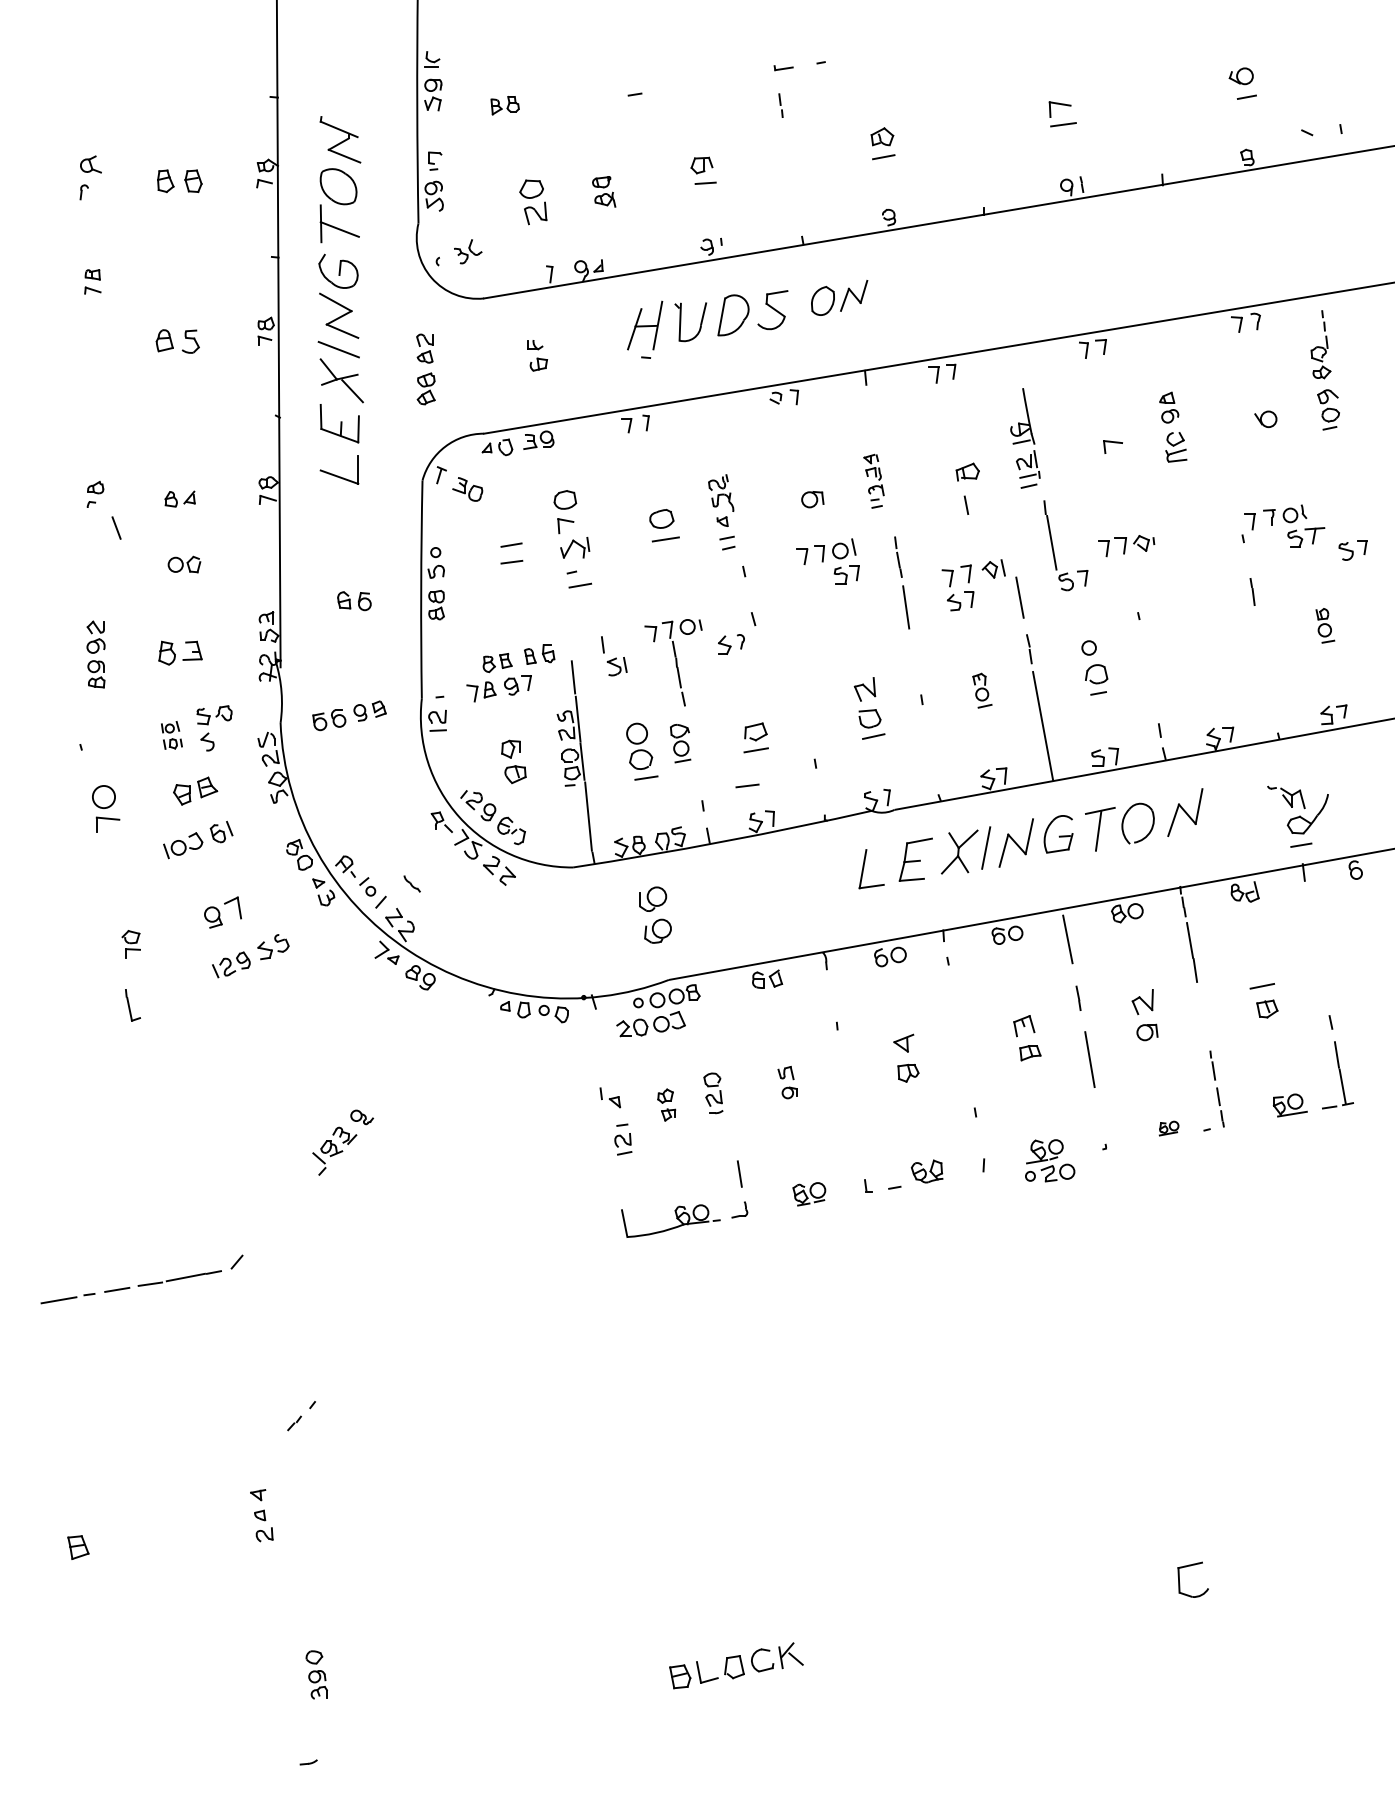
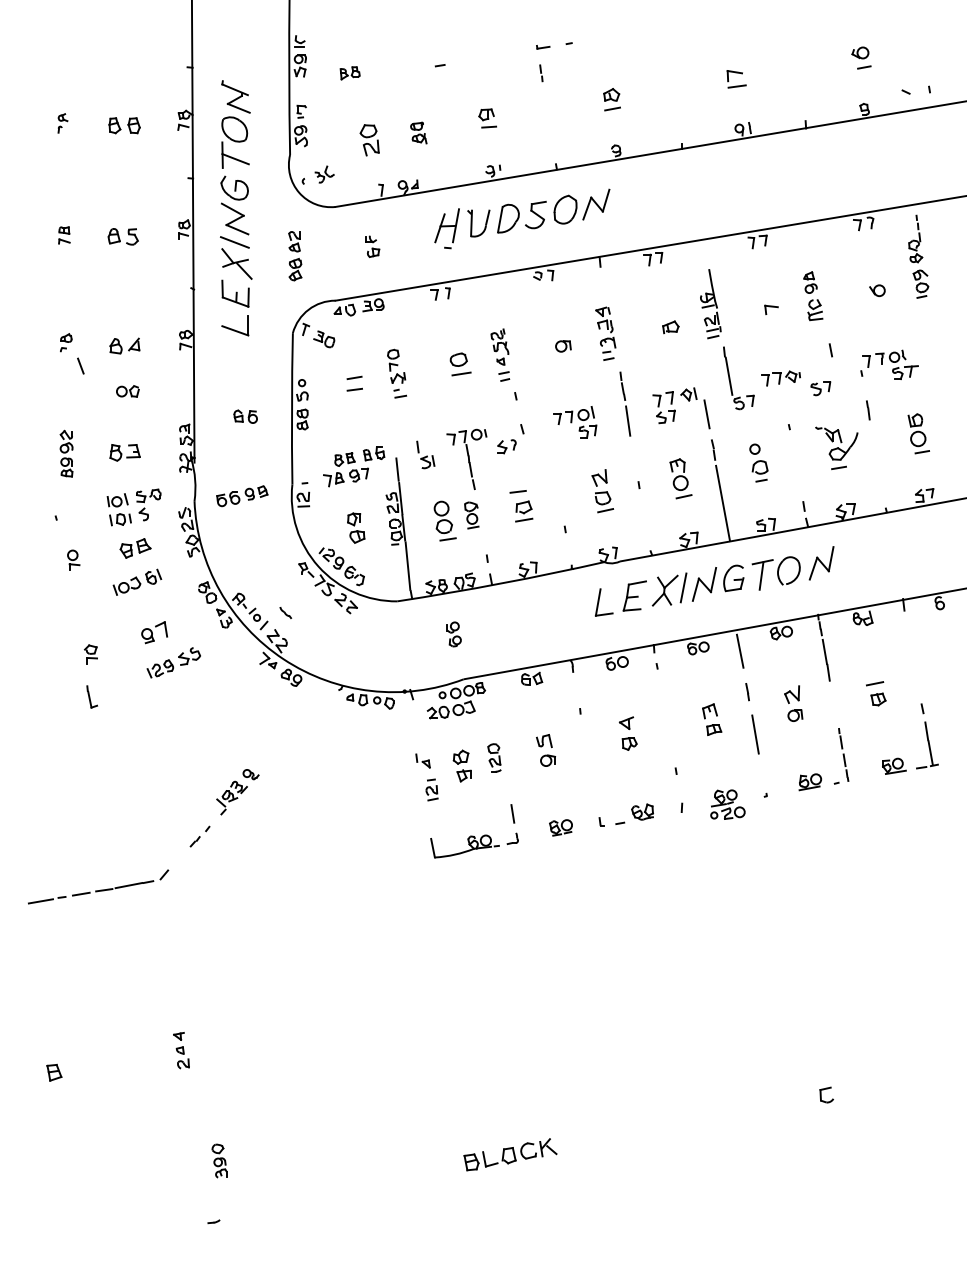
part: (90, 178) -> (62, 123), size x0.62
part: (93, 281) -> (64, 235), moved
part: (838, 297) -> (581, 206), size x1.43
part: (873, 481) -> (605, 333), size x1.43
part: (179, 498) -> (124, 345), size x1.43
line: (965, 505) -> (830, 350), moved
part: (571, 538) -> (396, 373), size x0.71
part: (1352, 550) -> (820, 388), moved
part: (828, 561) -> (575, 422), moved
part: (1325, 625) -> (918, 433), size x1.67
part: (981, 690) -> (680, 478), size x1.67
part: (170, 734) -> (118, 509), size x1.67
line: (746, 785) -> (517, 491), moved
part: (105, 807) -> (73, 559), size x0.62
part: (1297, 817) -> (836, 448), moved
part: (654, 915) -> (453, 634), size x0.62
part: (786, 1082) -> (545, 750), size x1.43
part: (665, 1104) -> (461, 765), size x1.43
part: (1169, 1128) -> (810, 782), size x1.67
part: (300, 1415) -> (199, 836), moved
part: (1192, 1578) -> (826, 1094), size x0.62

